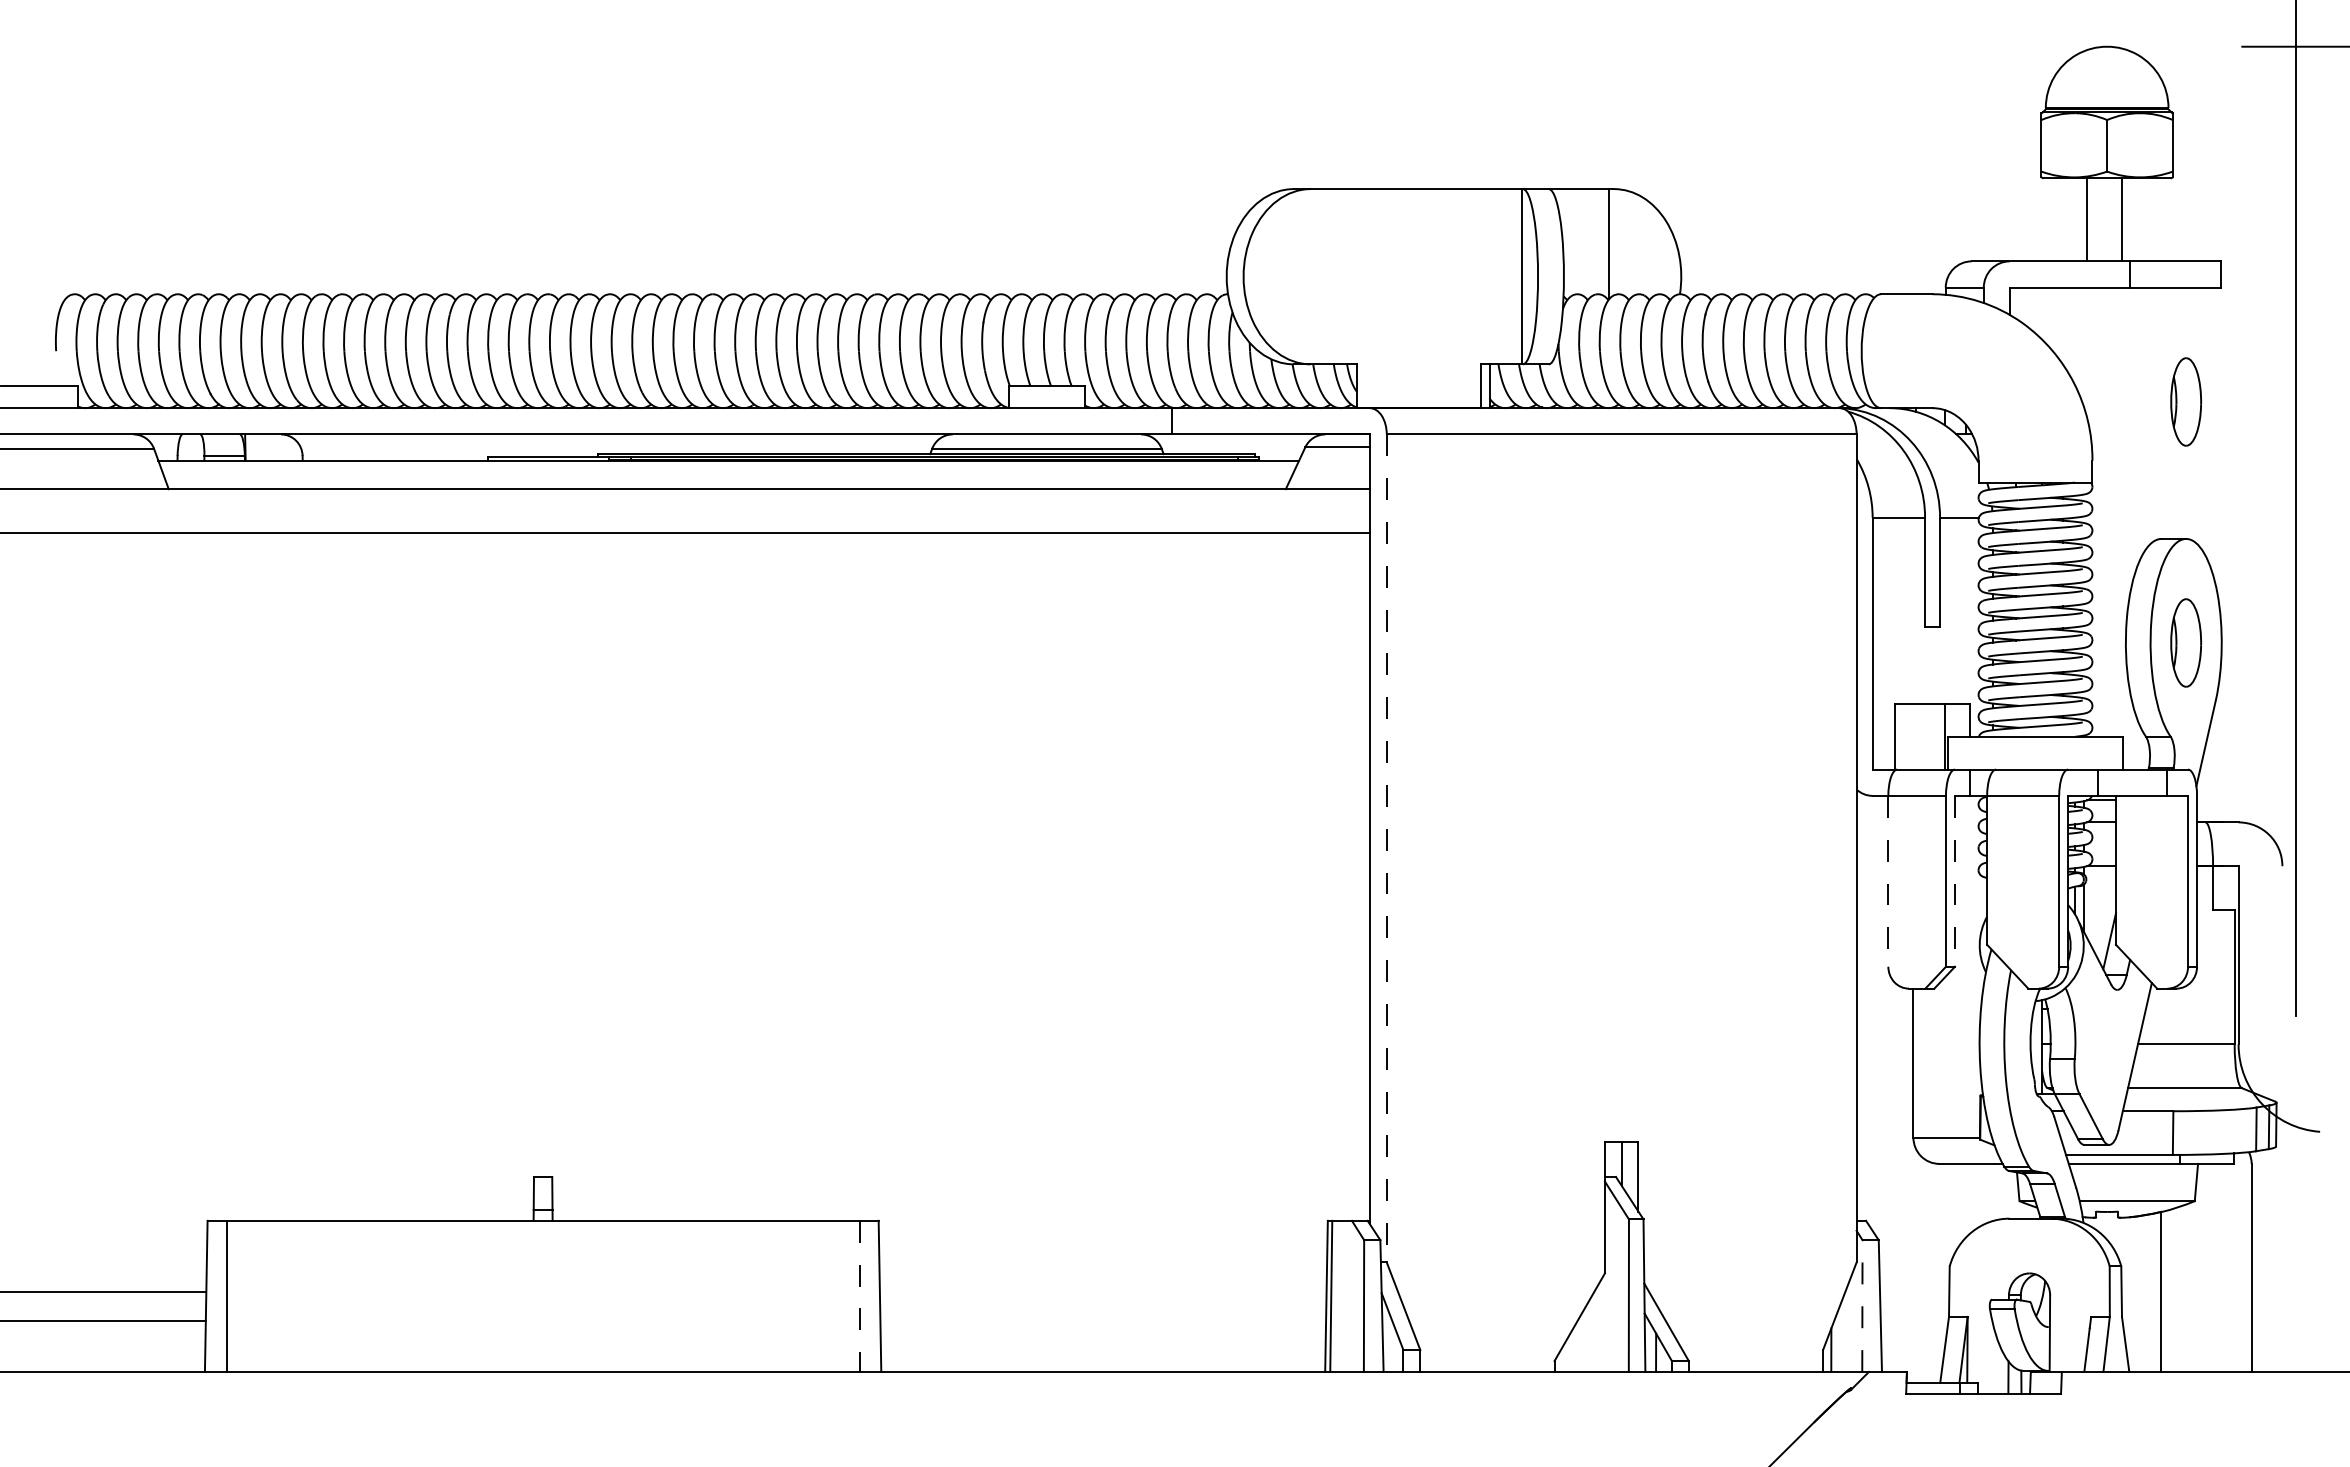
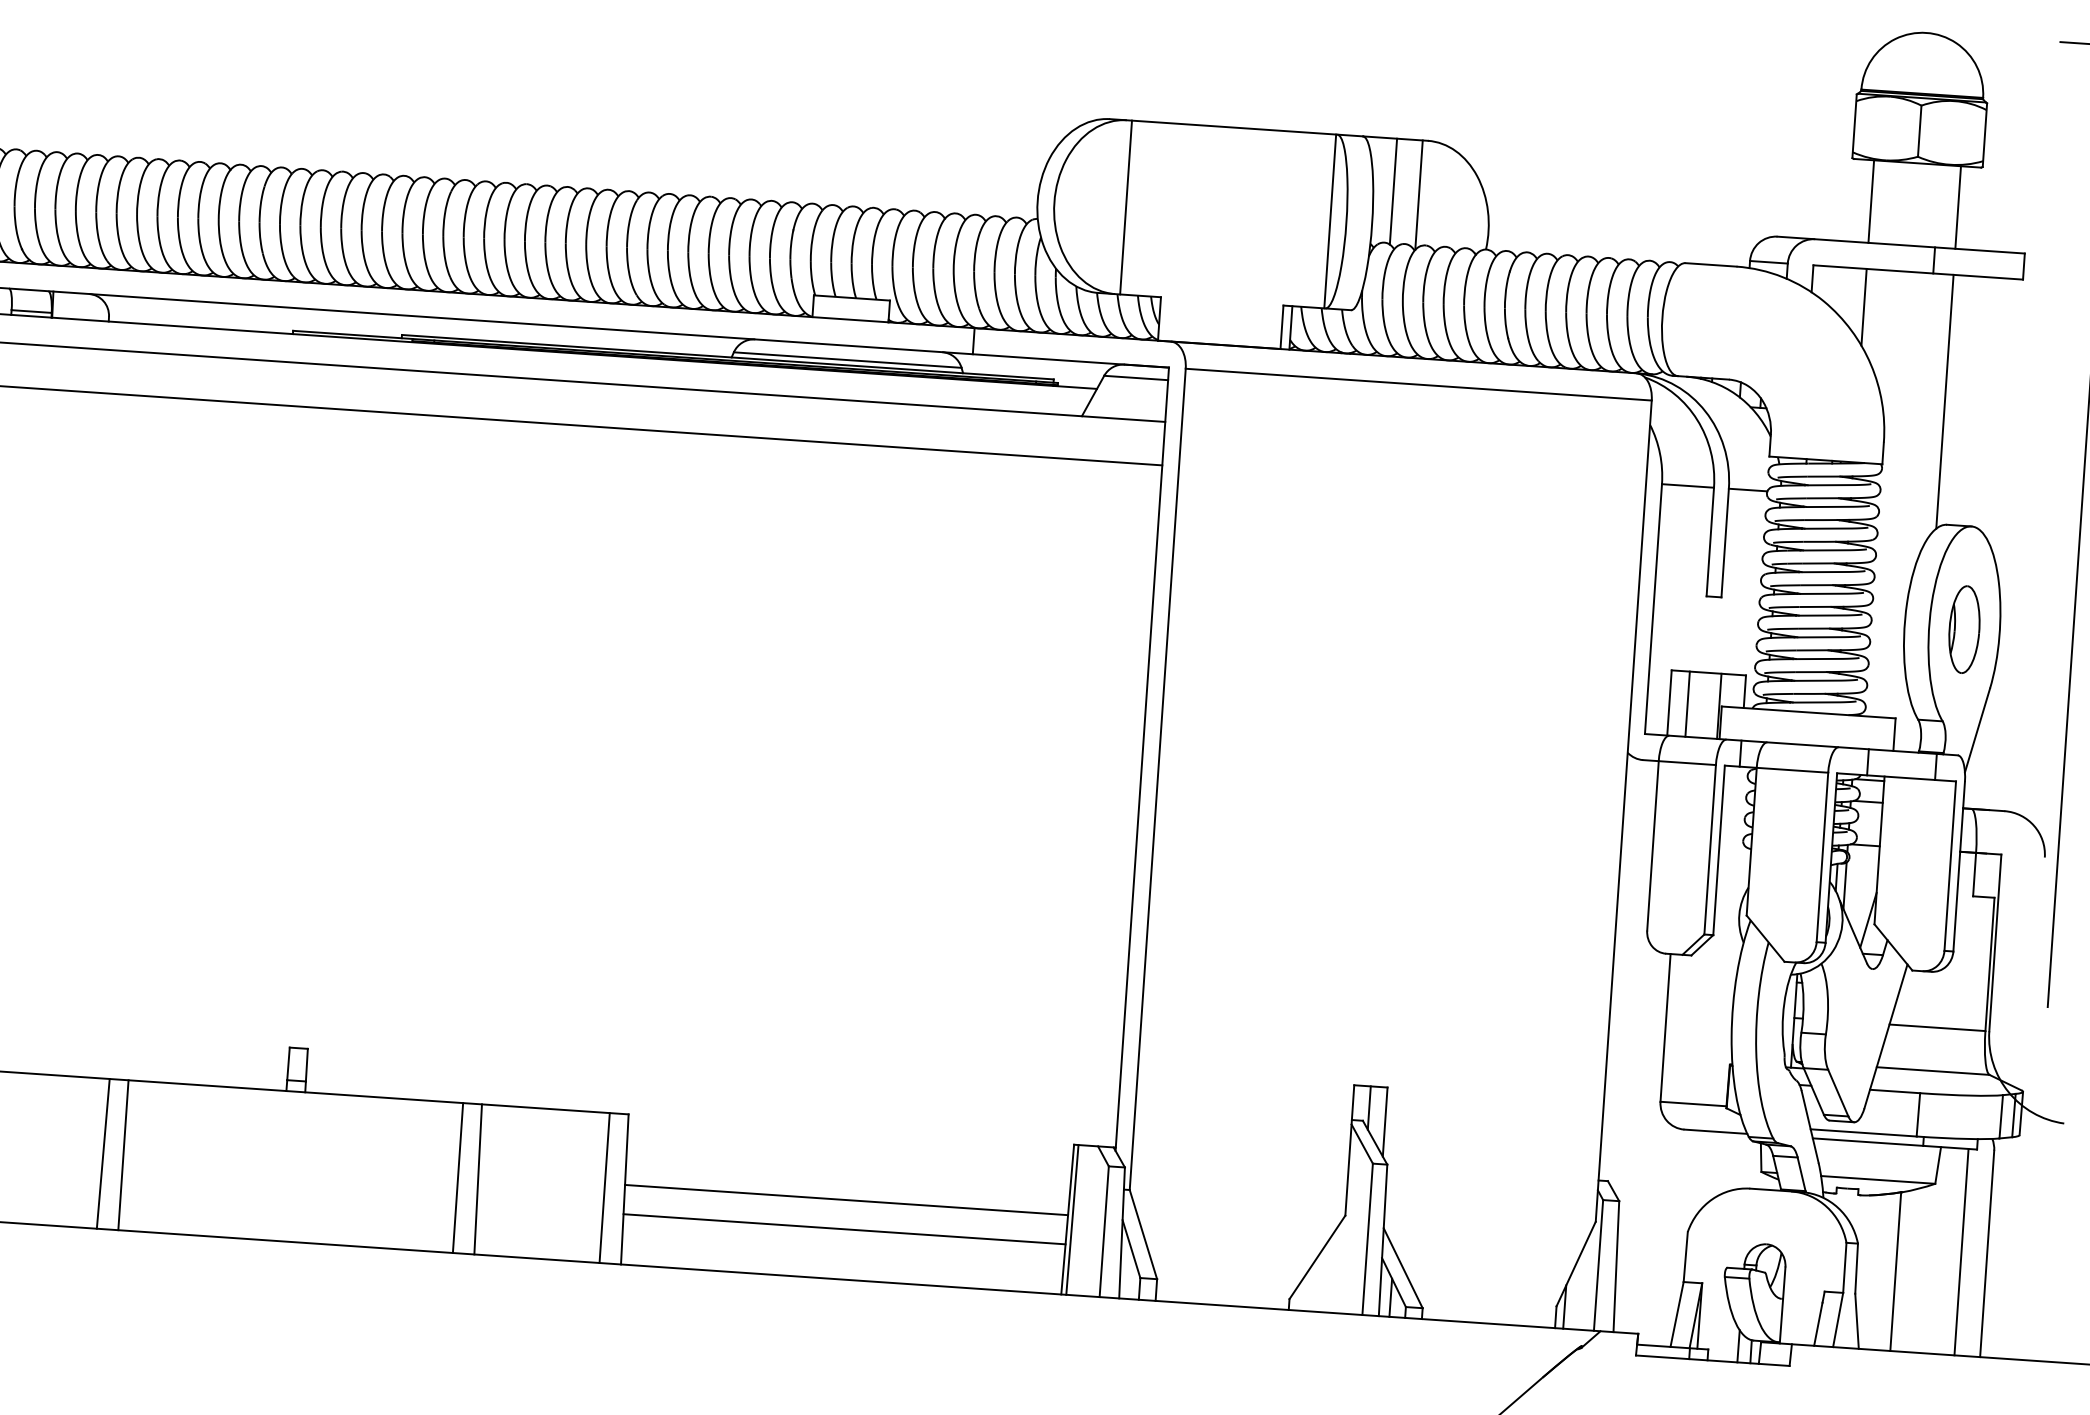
line: (2086, 219) -> (1957, 207), moved
line: (2122, 219) -> (1871, 201), moved
line: (1583, 242) -> (1393, 191), added
line: (1315, 276) -> (1125, 207), added
line: (2063, 325) -> (1864, 306), added
part: (2186, 401) -> (1981, 390), removed
line: (2150, 415) -> (1944, 401), added
line: (1913, 736) -> (1687, 703), added
line: (1386, 848) -> (1157, 779), dashed -> solid
line: (1888, 881) -> (1653, 846), dashed -> solid
line: (1954, 881) -> (1718, 850), dashed -> solid
line: (2225, 1267) -> (1961, 1251), added
line: (1102, 1291) -> (845, 1199), added
line: (353, 1296) -> (102, 1153), added
line: (374, 1296) -> (123, 1155), added
line: (711, 1296) -> (457, 1178), added
line: (731, 1296) -> (477, 1179), added
line: (859, 1296) -> (604, 1188), dashed -> solid
line: (1862, 1306) -> (1598, 1265), dashed -> solid
line: (1103, 1321) -> (844, 1229), added

